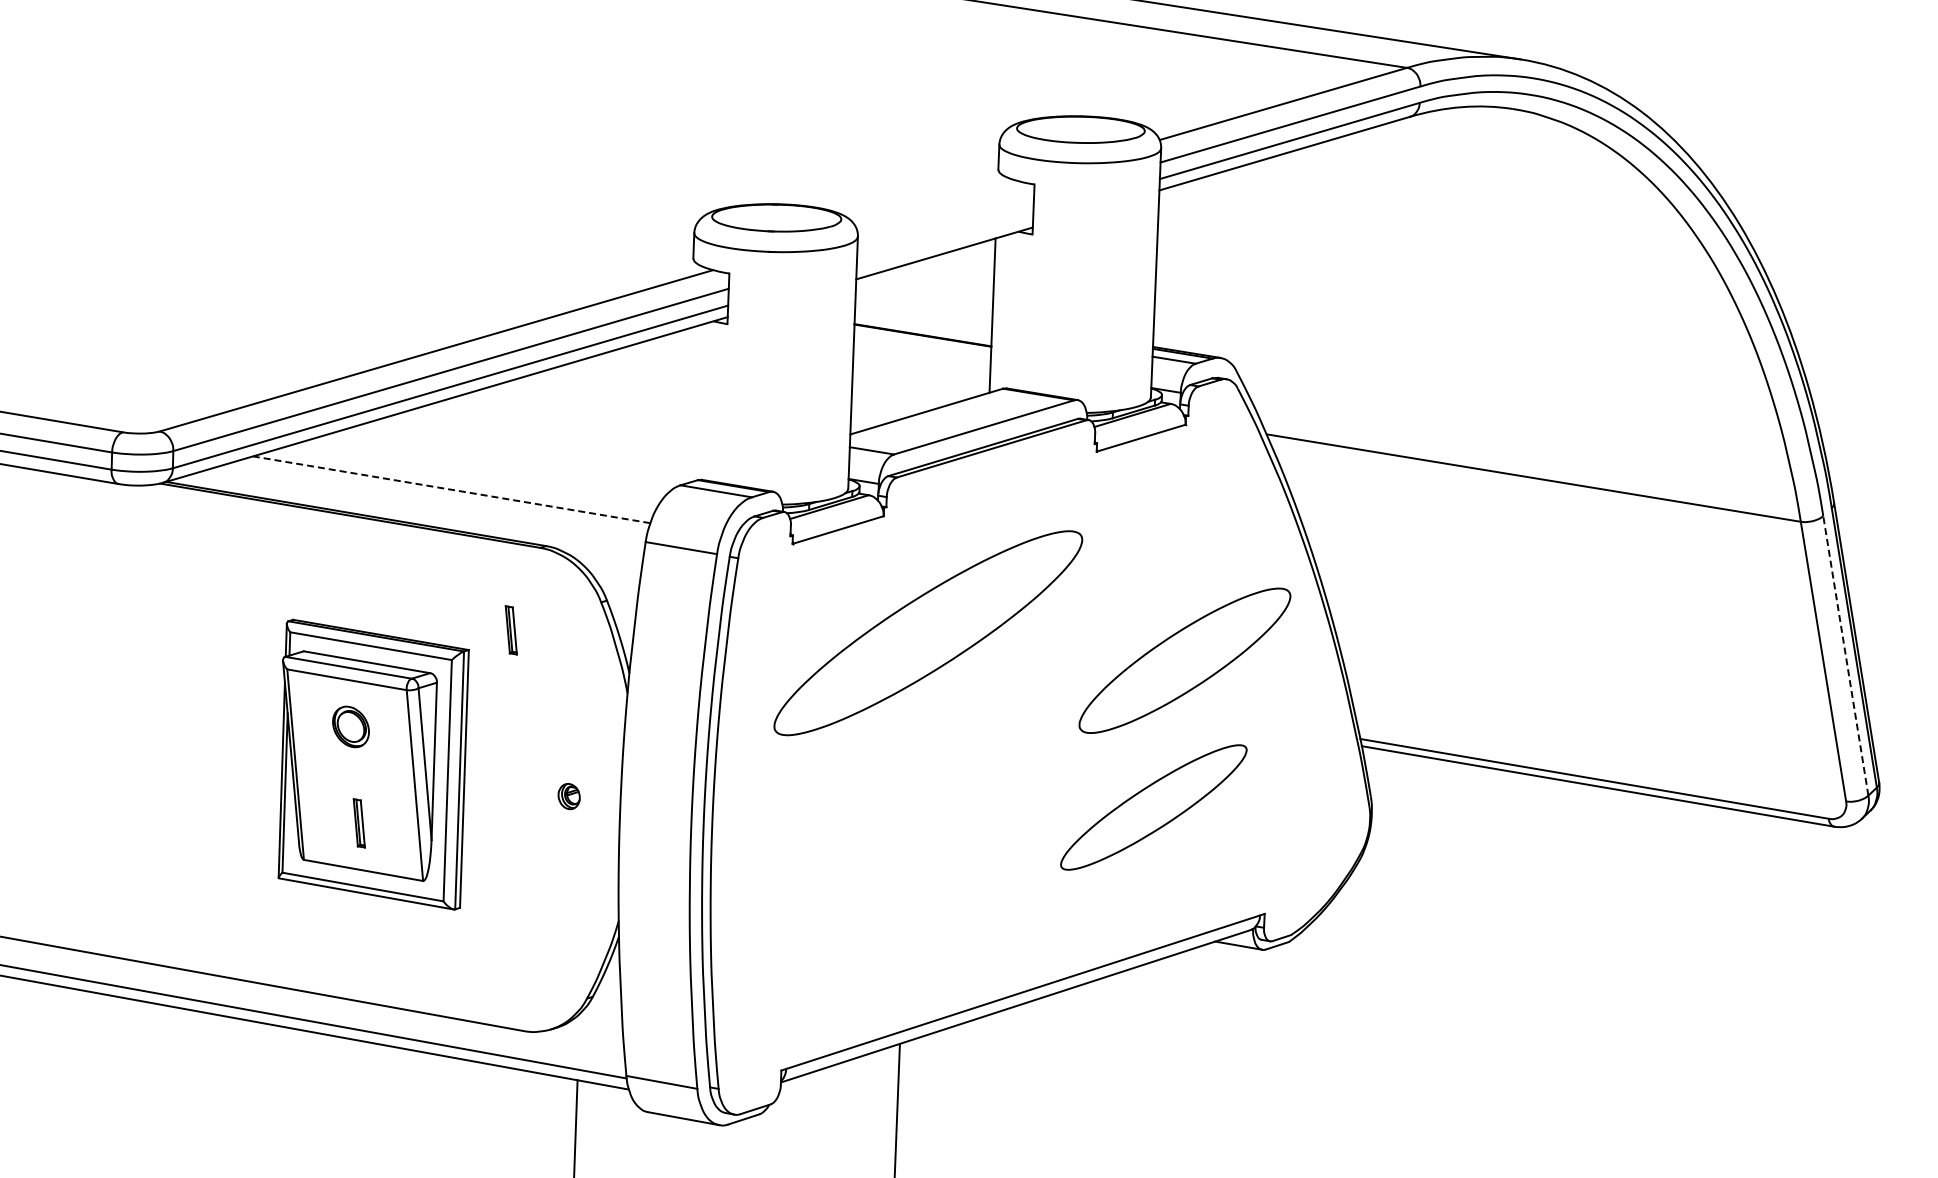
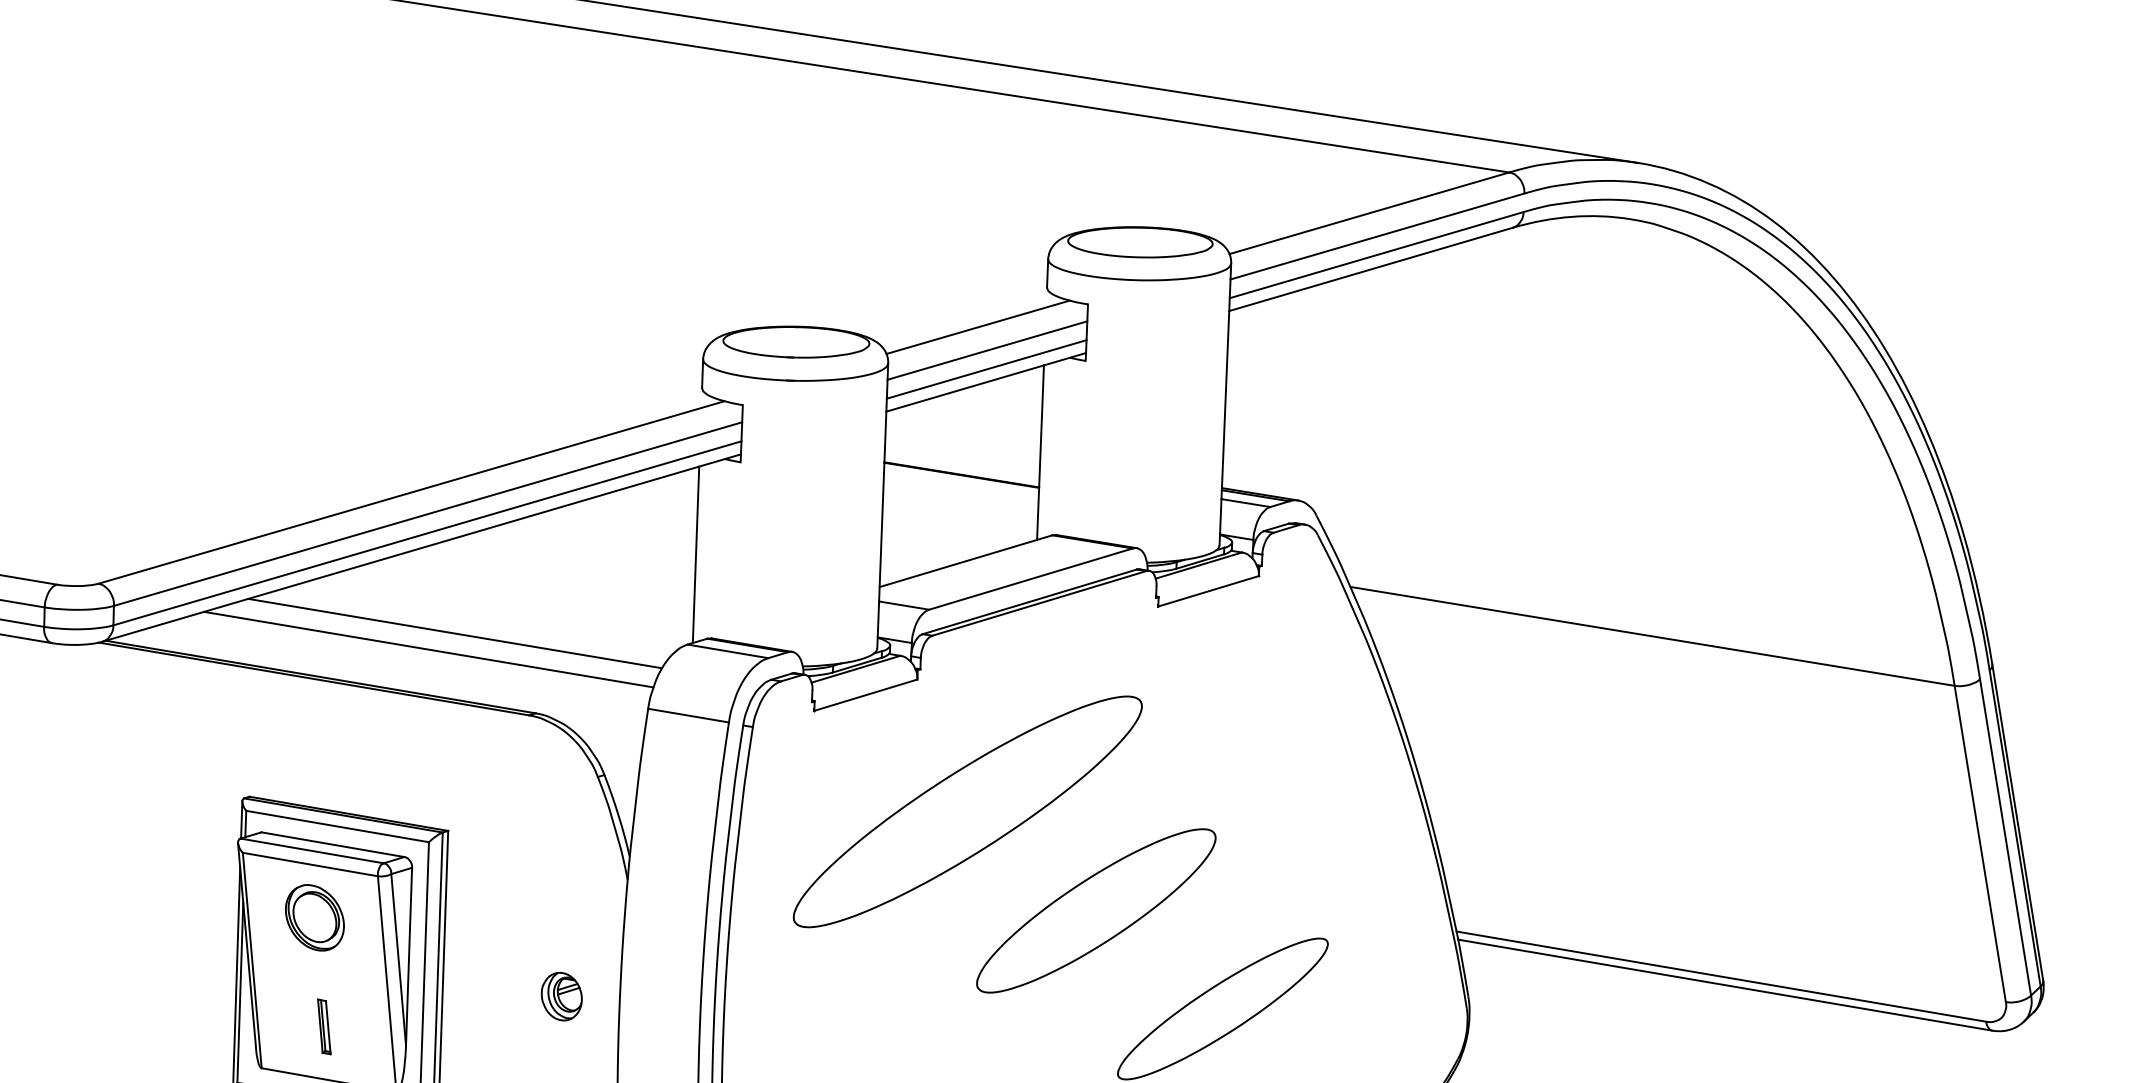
line: (937, 204) -> (978, 326), added
line: (945, 225) -> (987, 350), added
line: (944, 241) -> (986, 368), added
line: (687, 405) -> (695, 554), added
line: (474, 475) -> (454, 633), added
line: (451, 489) -> (428, 649), dashed -> solid
part: (510, 630) -> (495, 808), removed
line: (1845, 655) -> (2005, 837), dashed -> solid
part: (1184, 660) -> (1095, 910), moved
part: (350, 726) -> (314, 917), size x1.43
part: (568, 796) -> (560, 996), size x1.67

